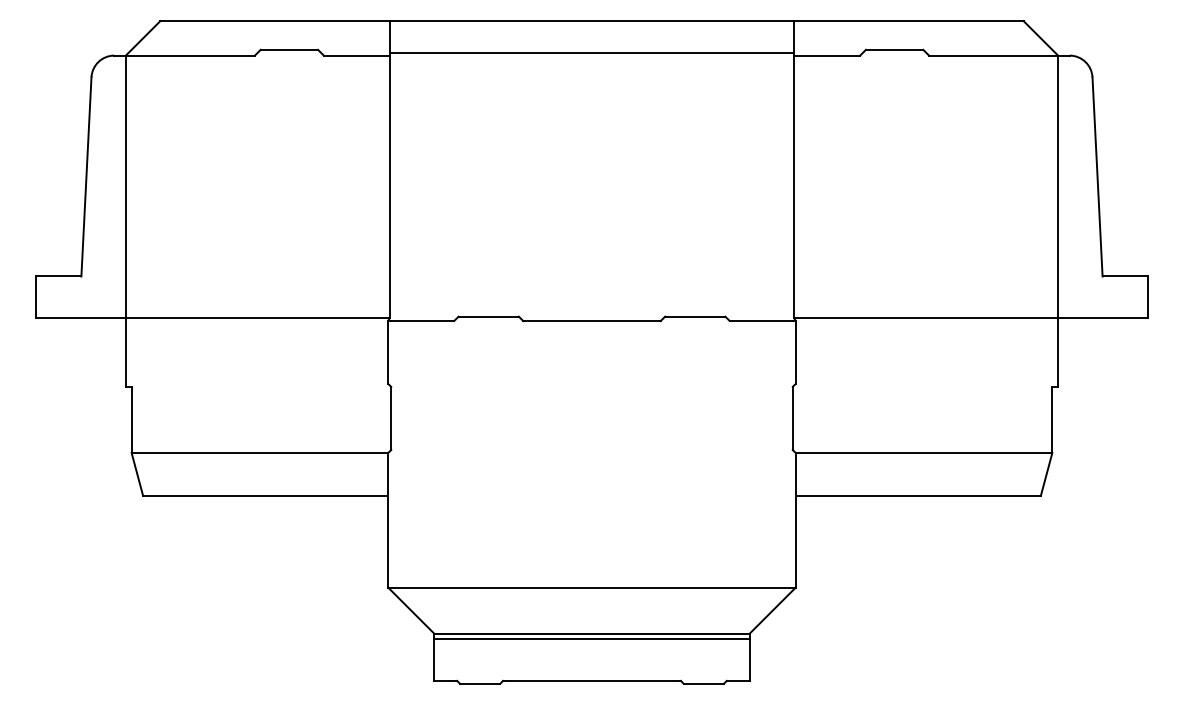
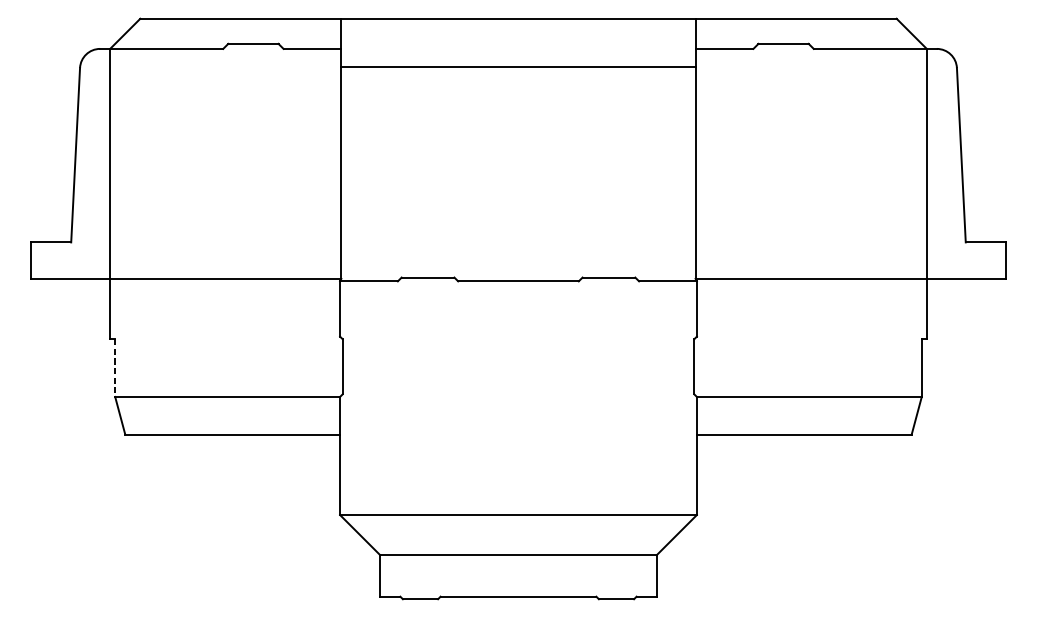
line: (591, 52) -> (518, 66), moved
line: (131, 419) -> (115, 367), solid -> dashed
line: (591, 639) -> (518, 560), removed

